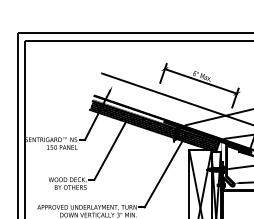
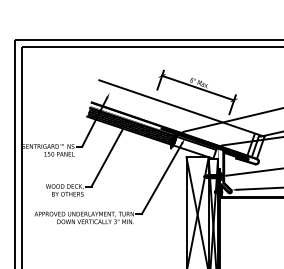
hatch: (197, 139) -> (194, 146), removed

